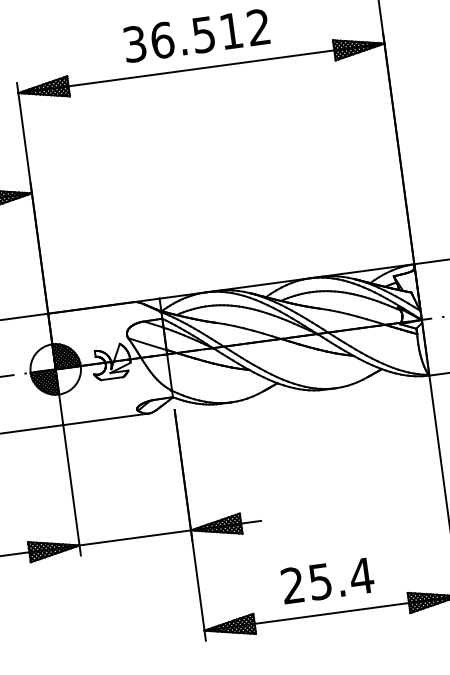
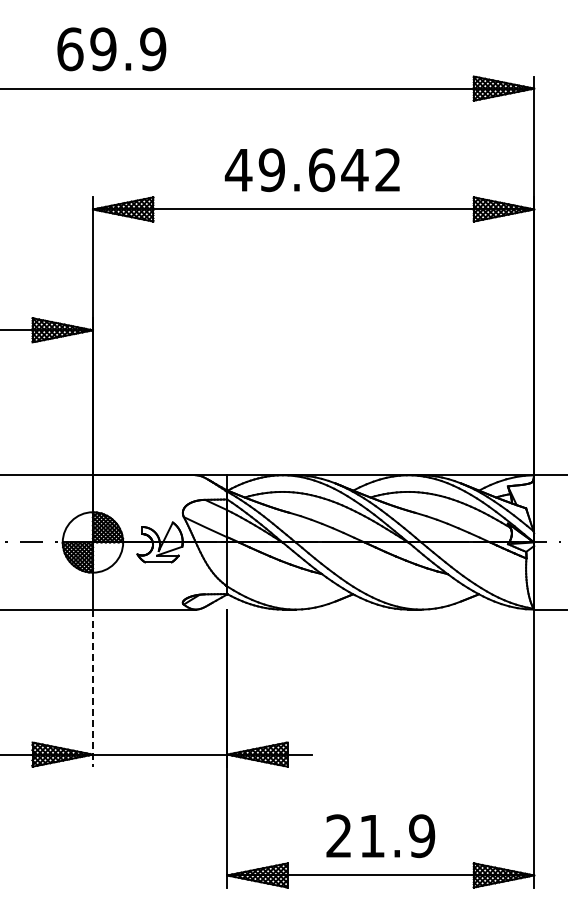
text: (182, 37) -> (296, 170), 36.512 -> 49.642
line: (71, 490) -> (92, 688), solid -> dashed
text: (341, 579) -> (397, 836), 25.4 -> 21.9

